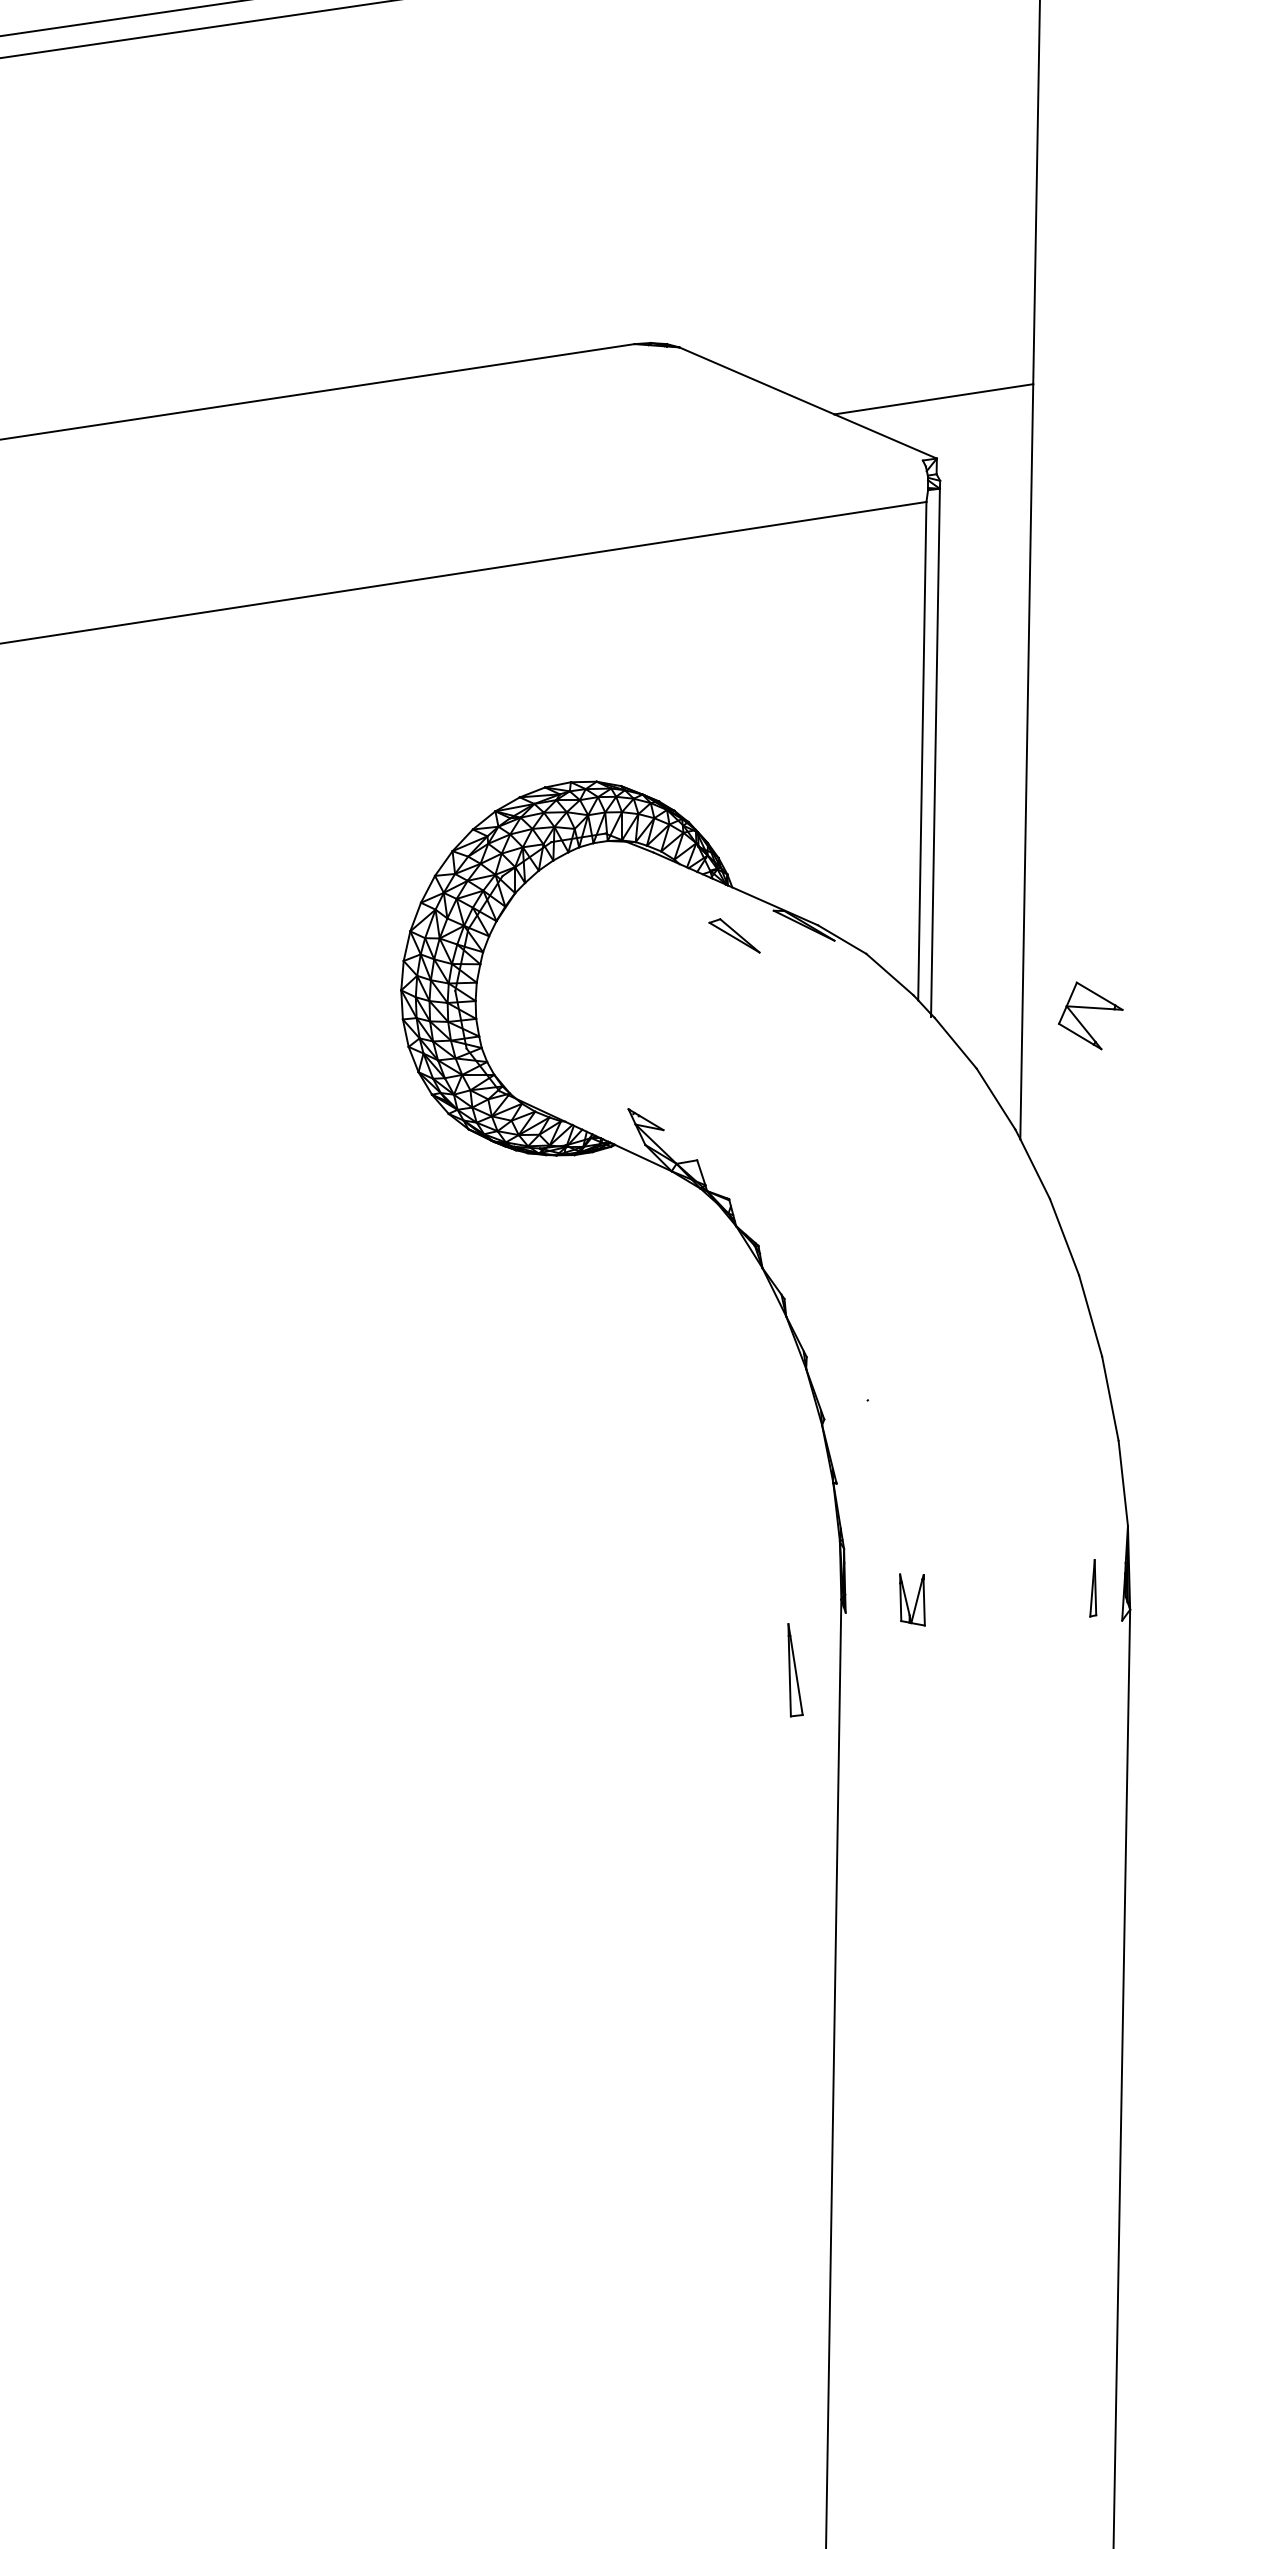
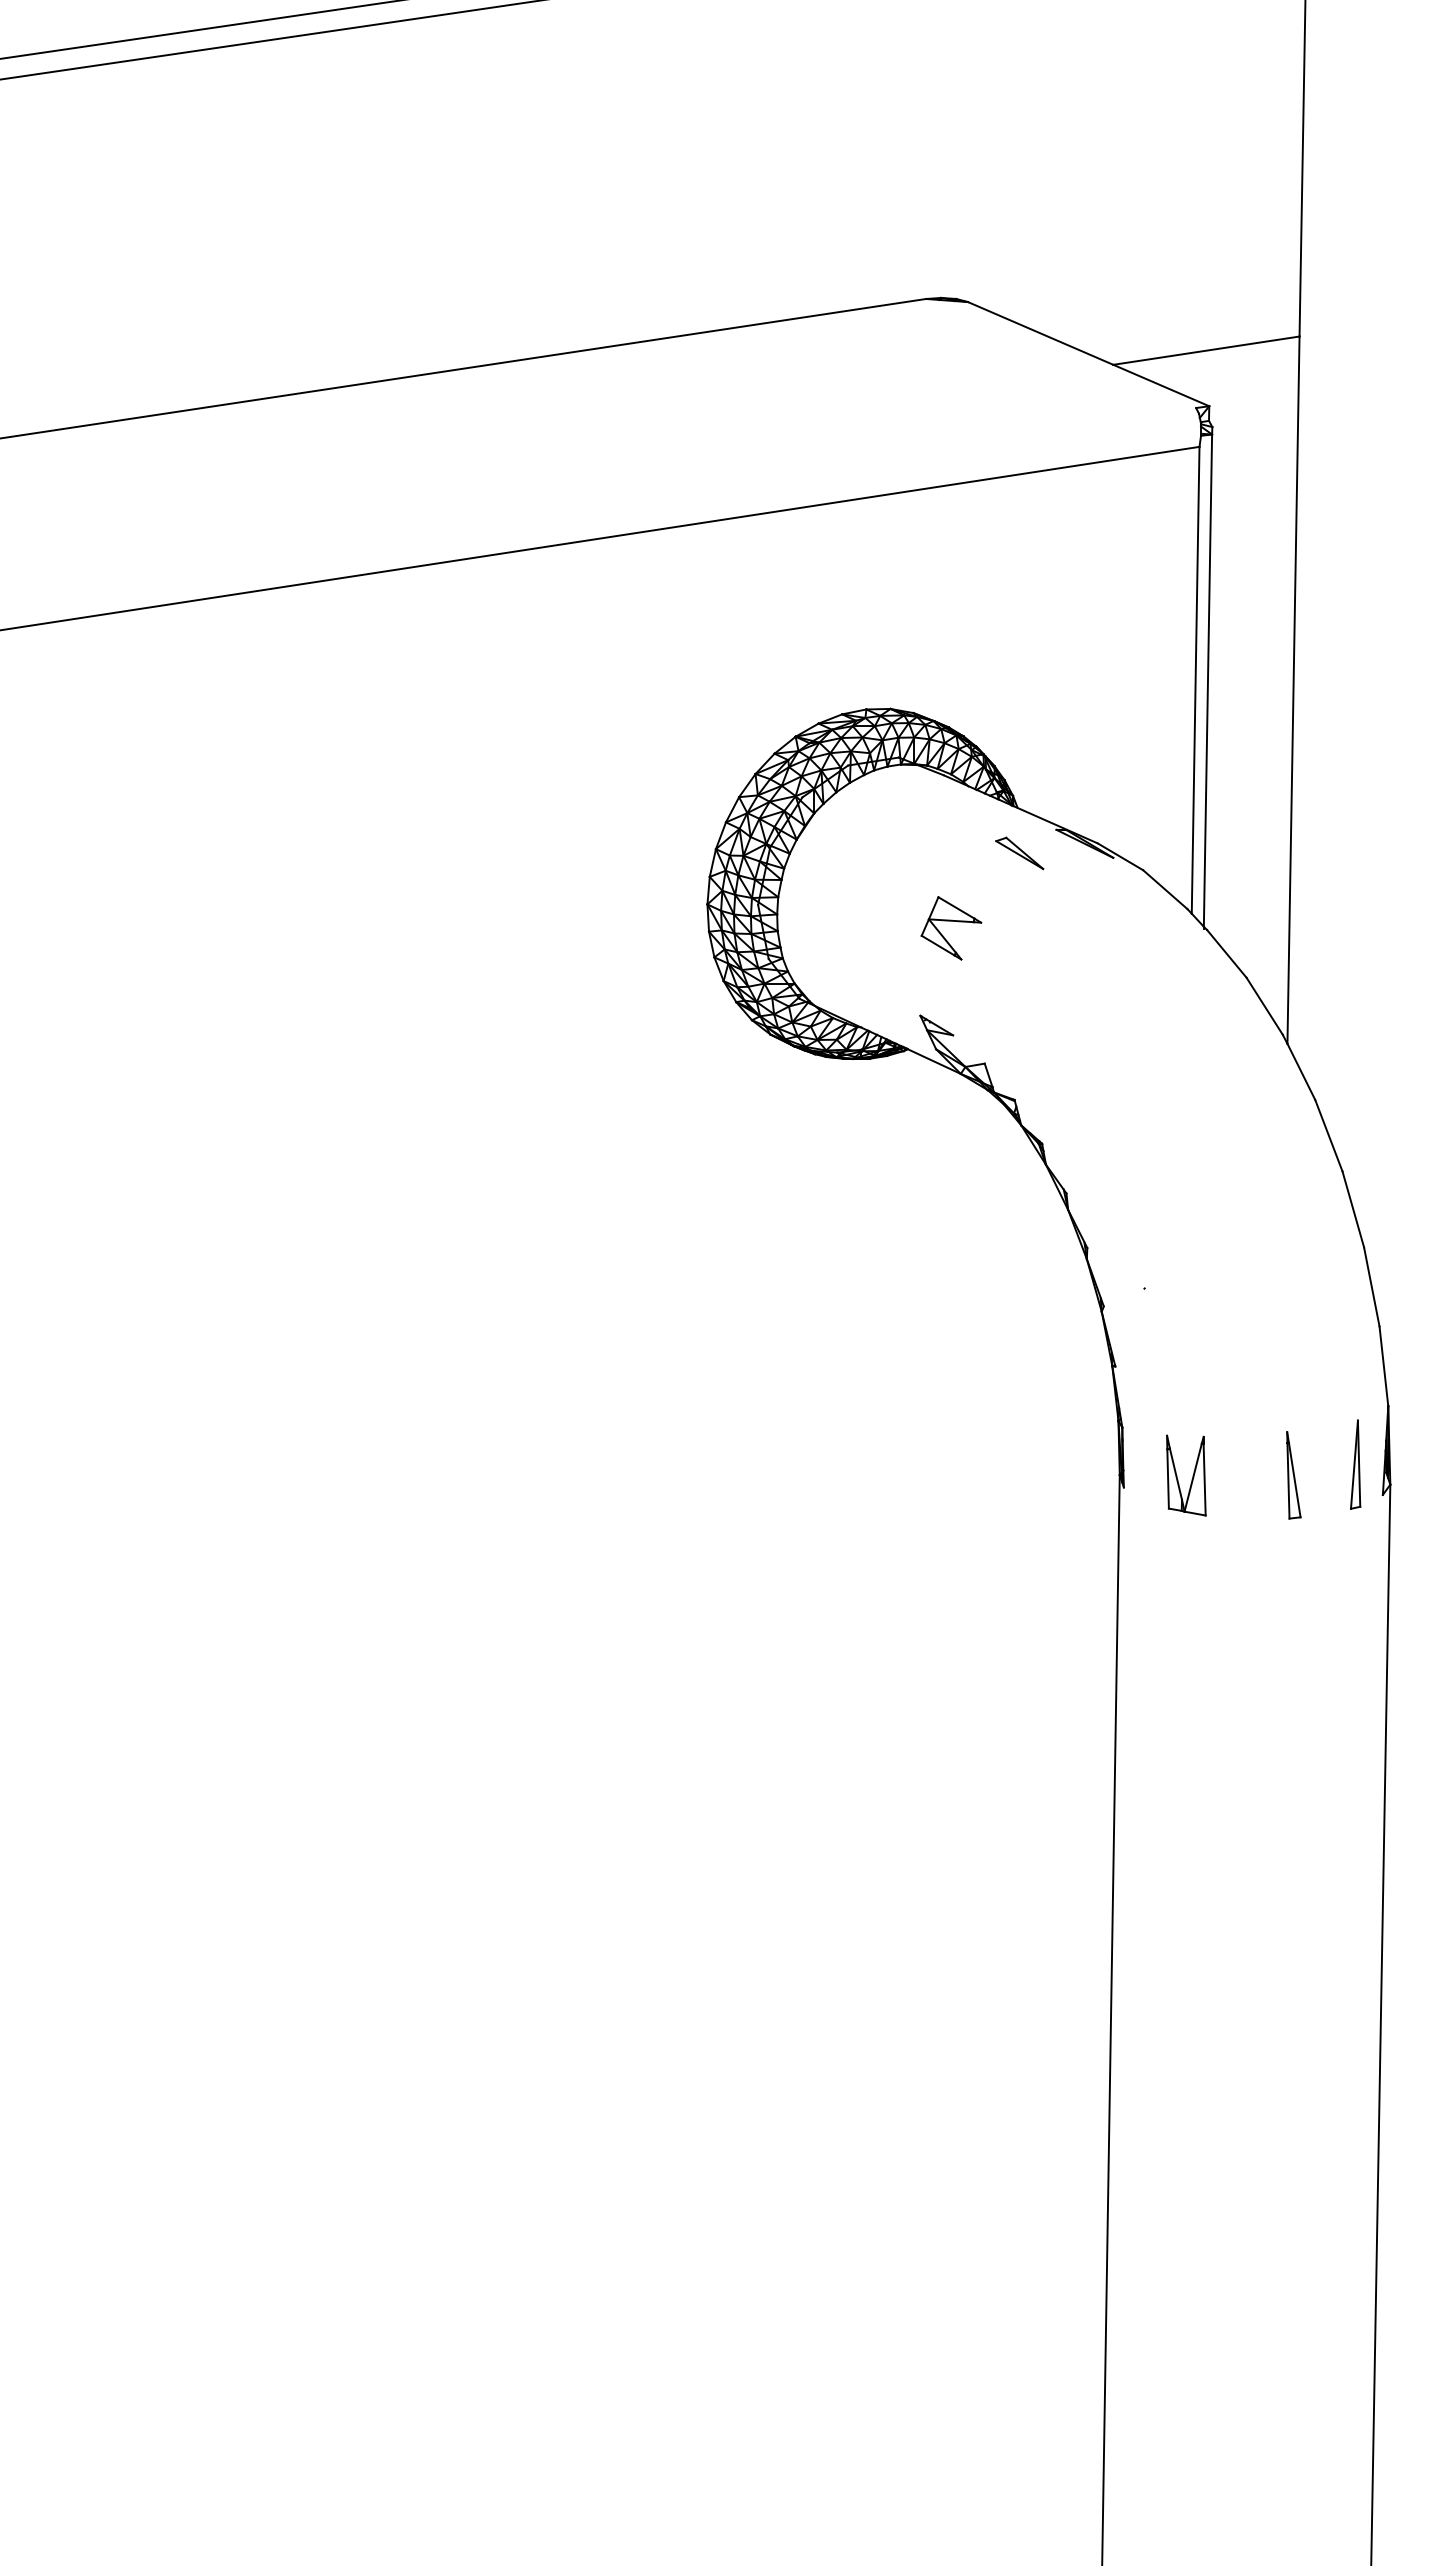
part: (1090, 1008) -> (951, 921), moved
part: (1092, 1588) -> (1355, 1464), size x1.67
part: (912, 1599) -> (1186, 1475), size x1.67
part: (795, 1670) -> (1293, 1475), moved

